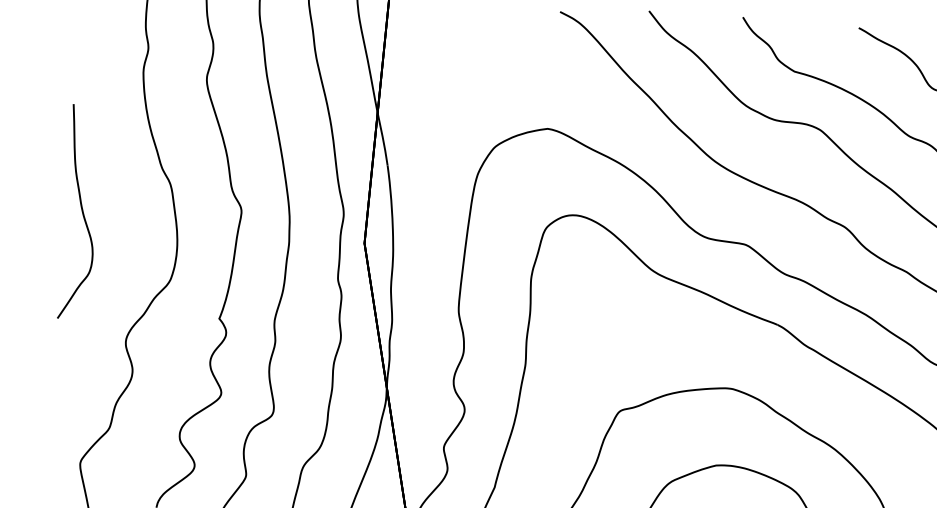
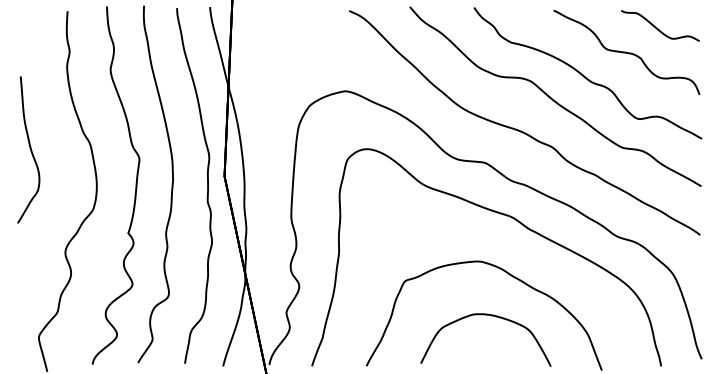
curve: (80, 210) -> (29, 148), moved

